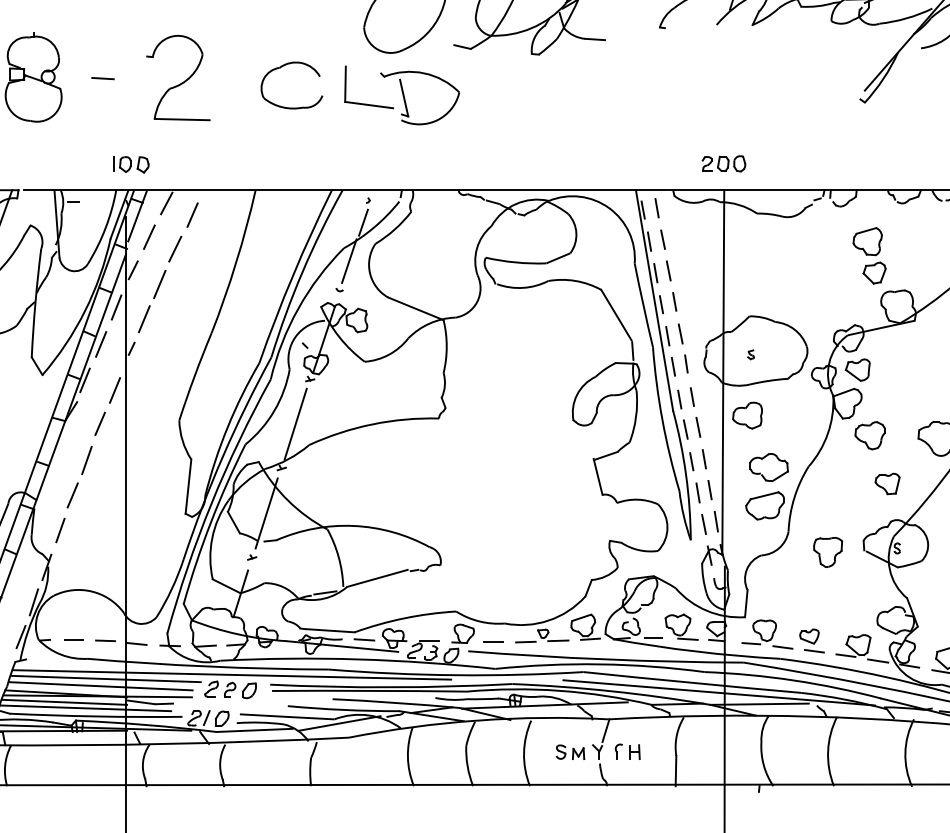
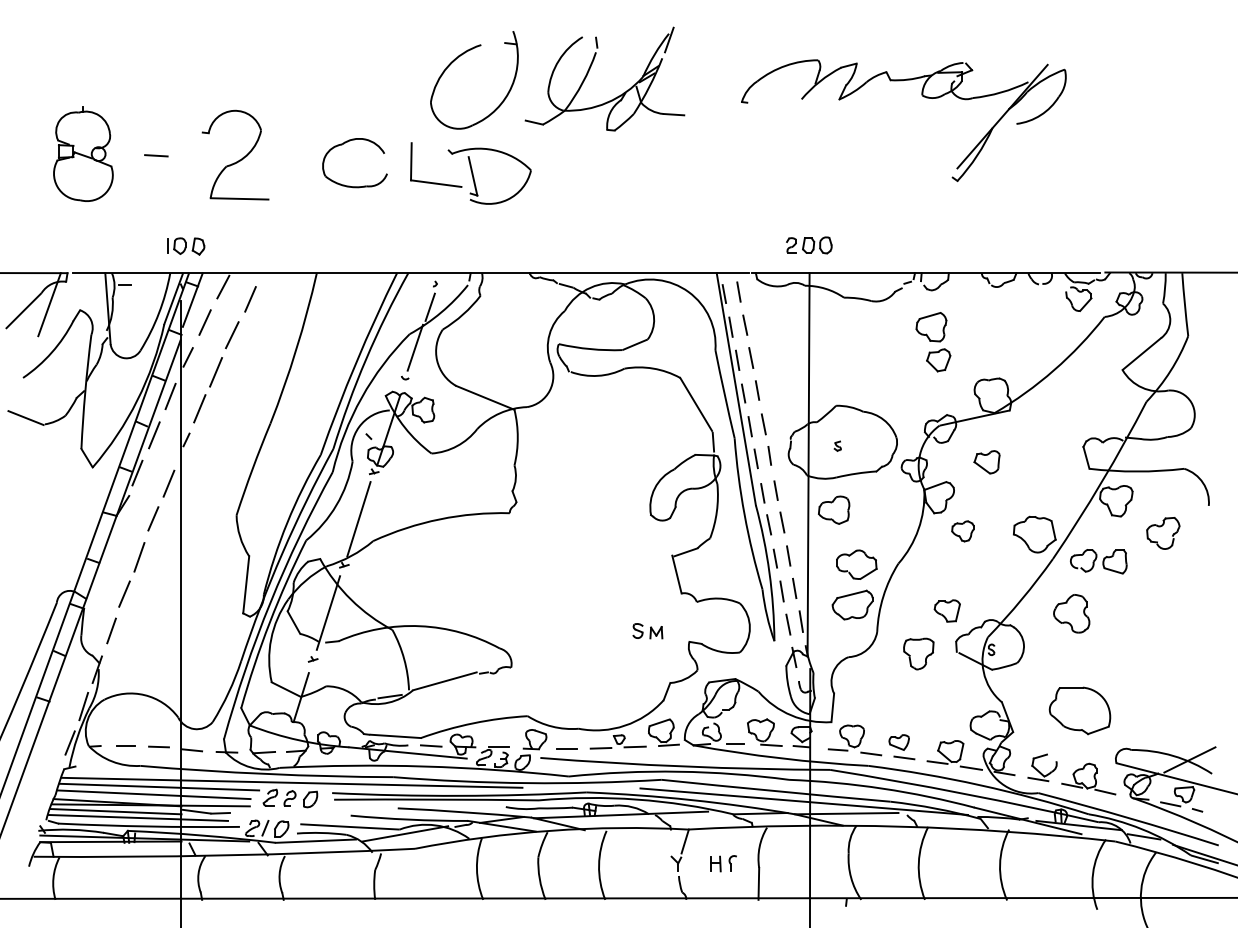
part: (869, 256) -> (933, 342), moved
part: (857, 370) -> (986, 462), moved
part: (869, 435) -> (962, 531), size x0.7
part: (886, 483) -> (946, 610), moved
part: (618, 751) -> (732, 863), moved
part: (570, 752) -> (647, 631), moved

